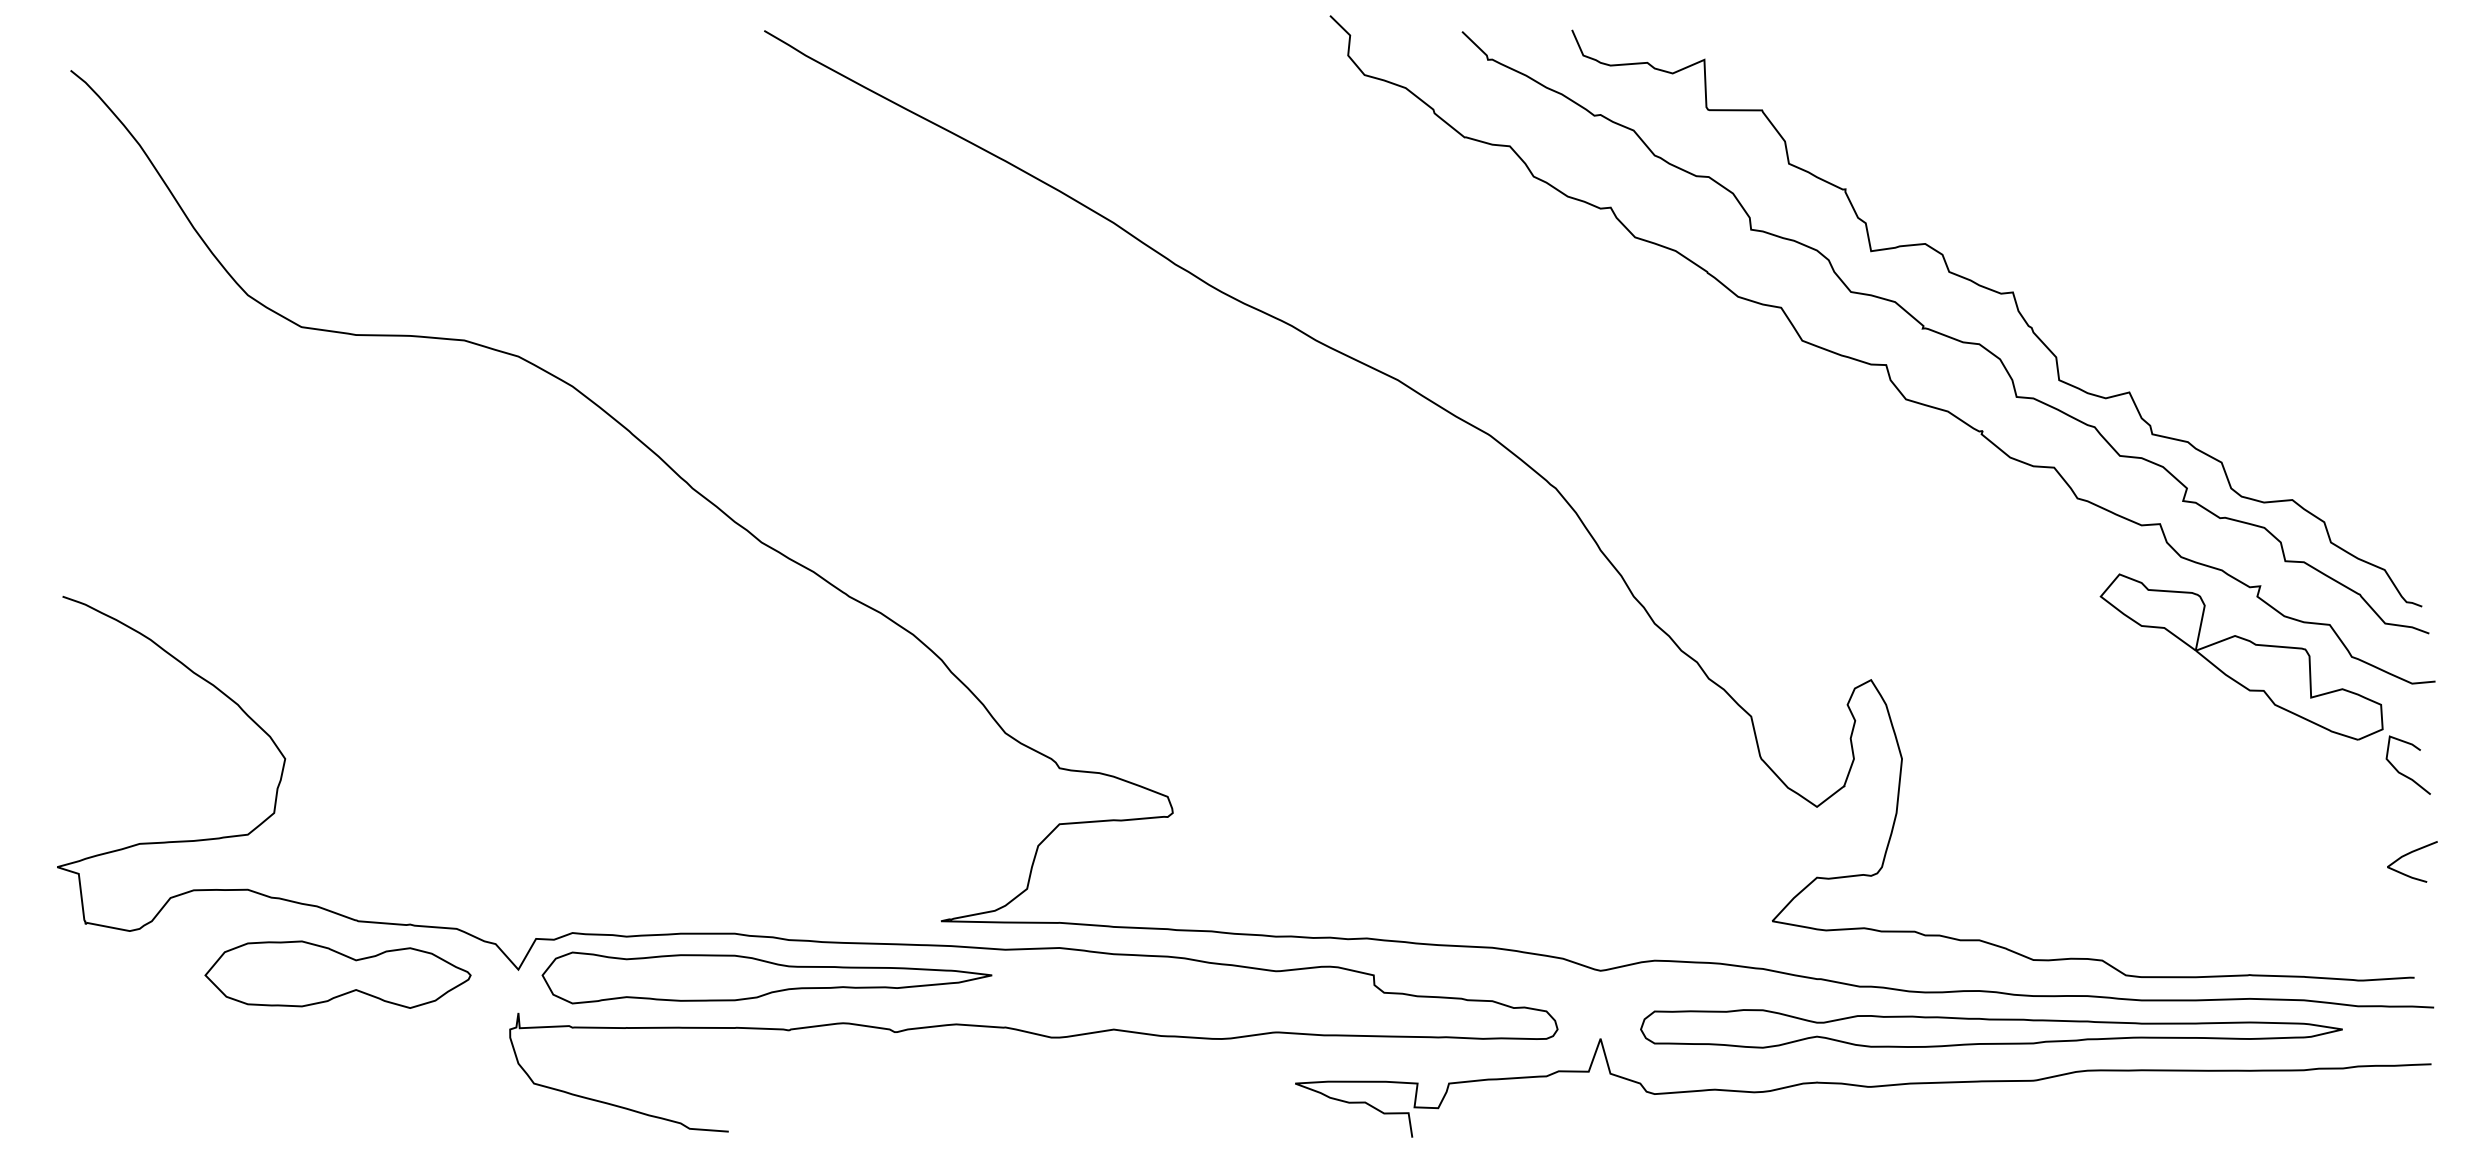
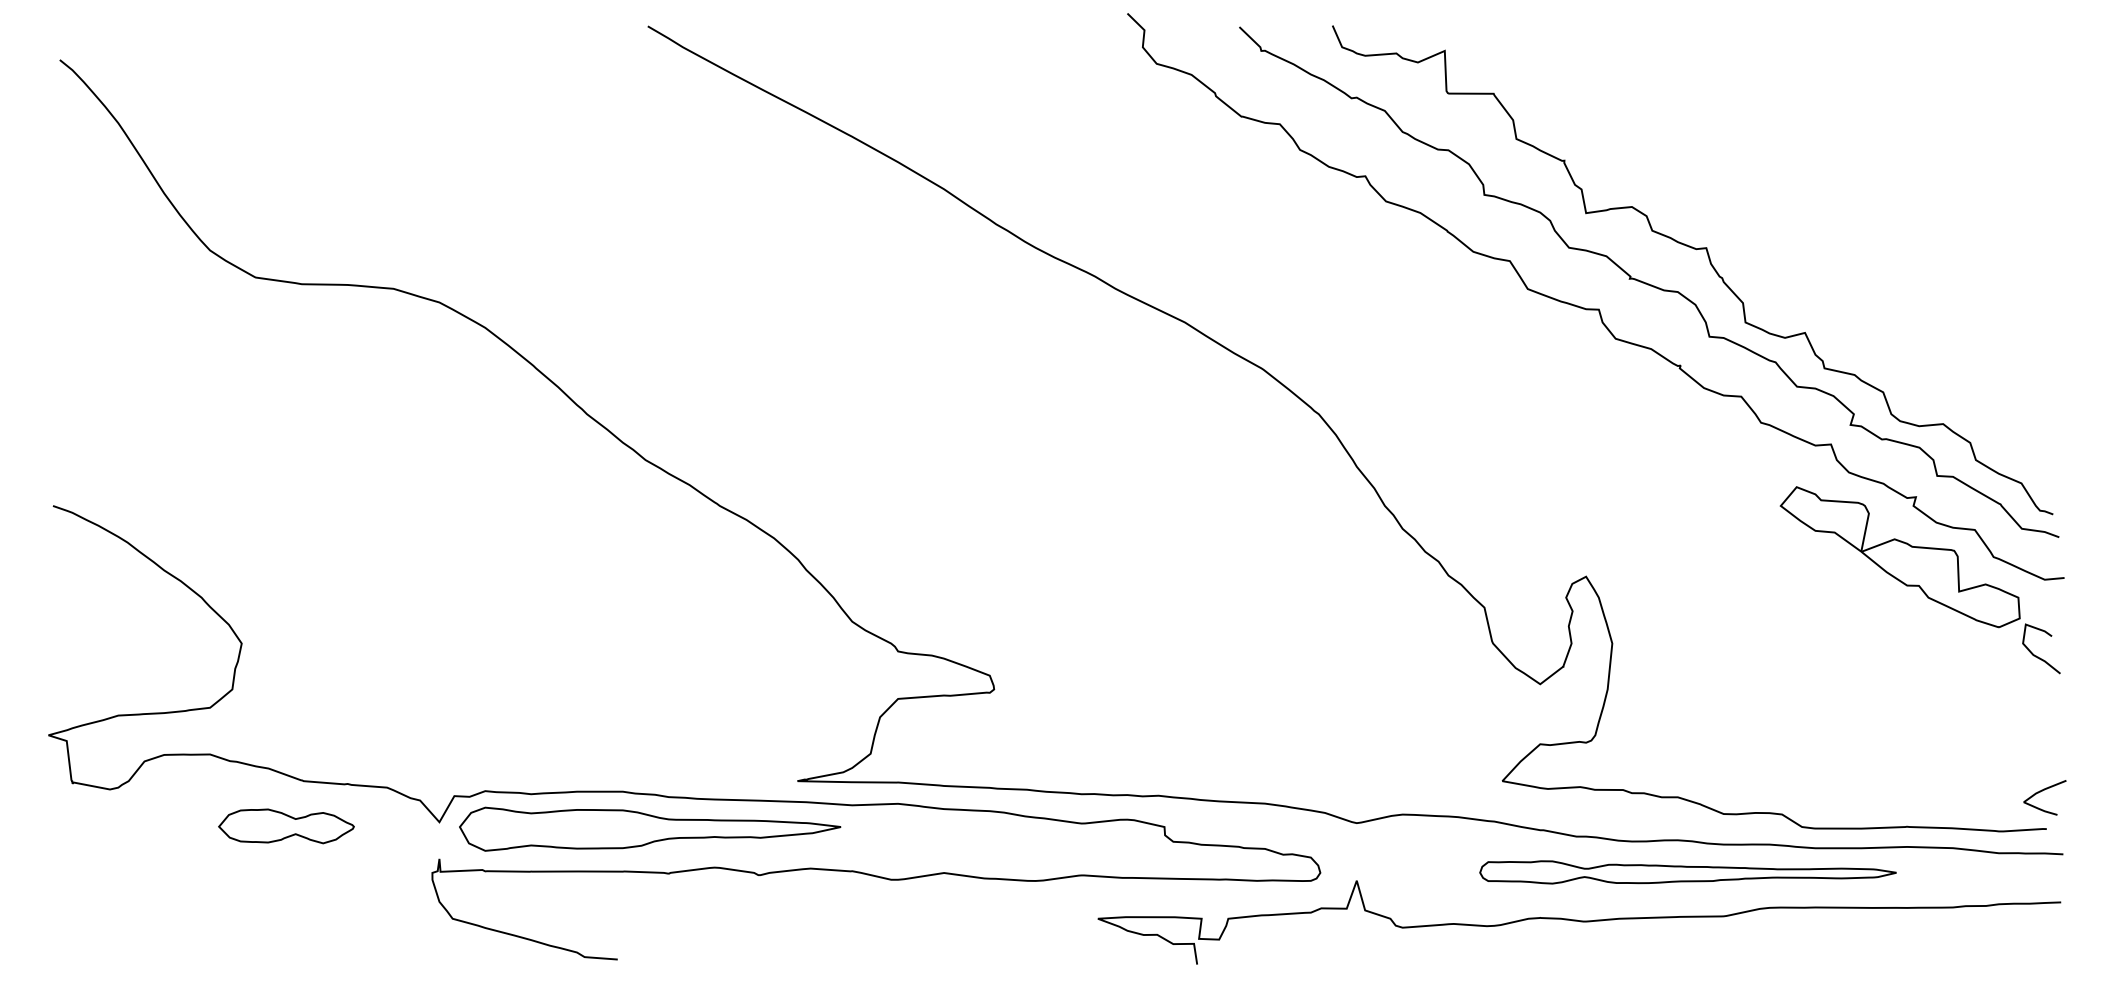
curve: (2409, 854) -> (2042, 791), moved
part: (337, 974) -> (286, 826), size x0.6
part: (1991, 1028) -> (1688, 872), size x0.7

